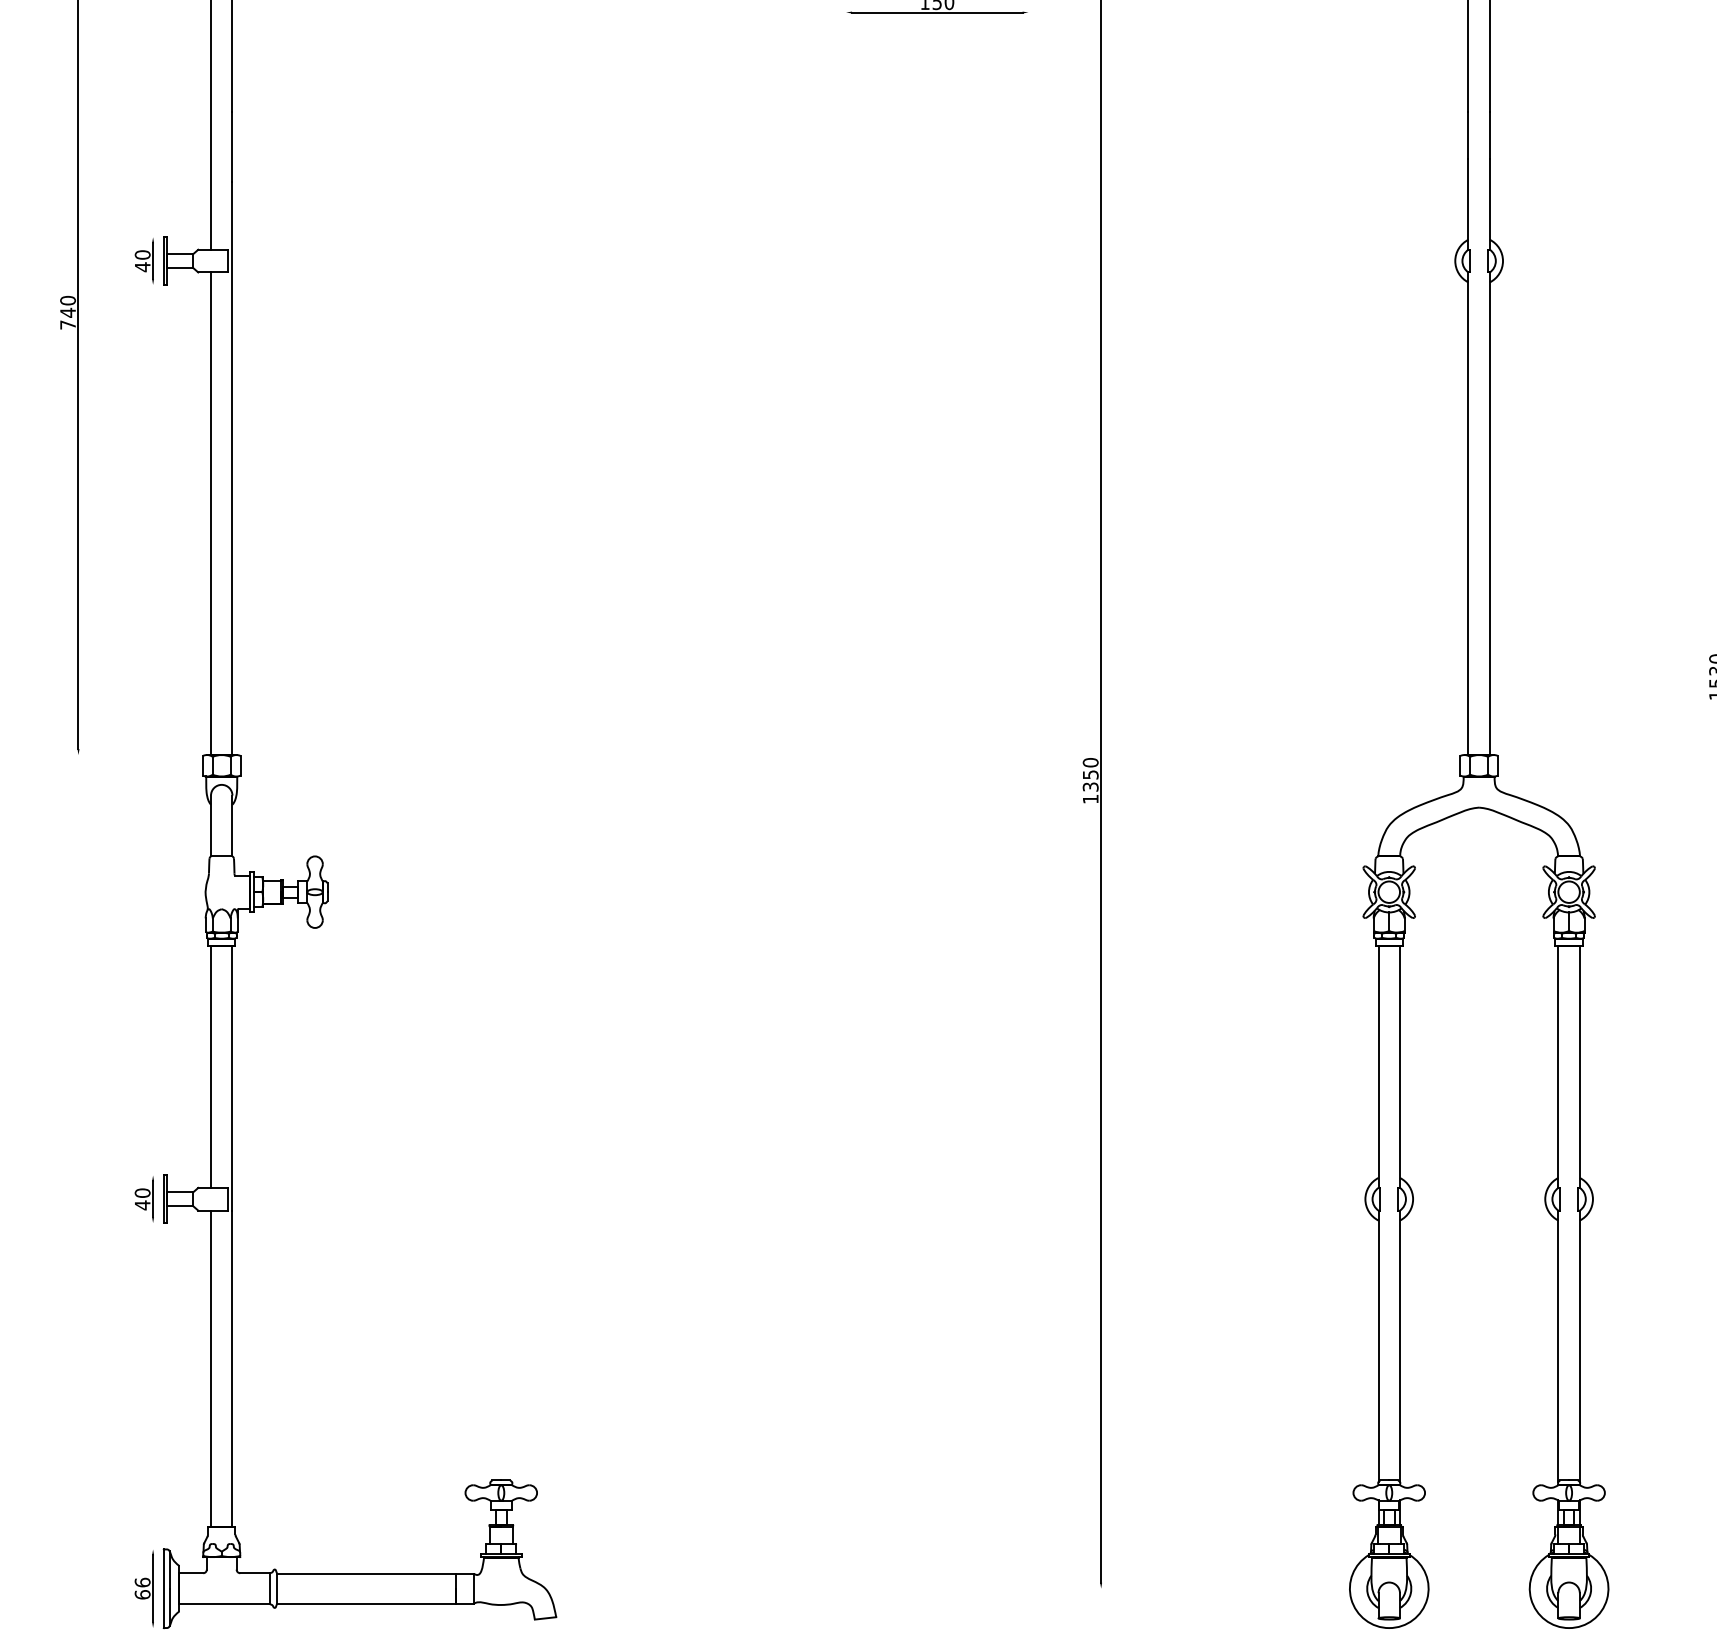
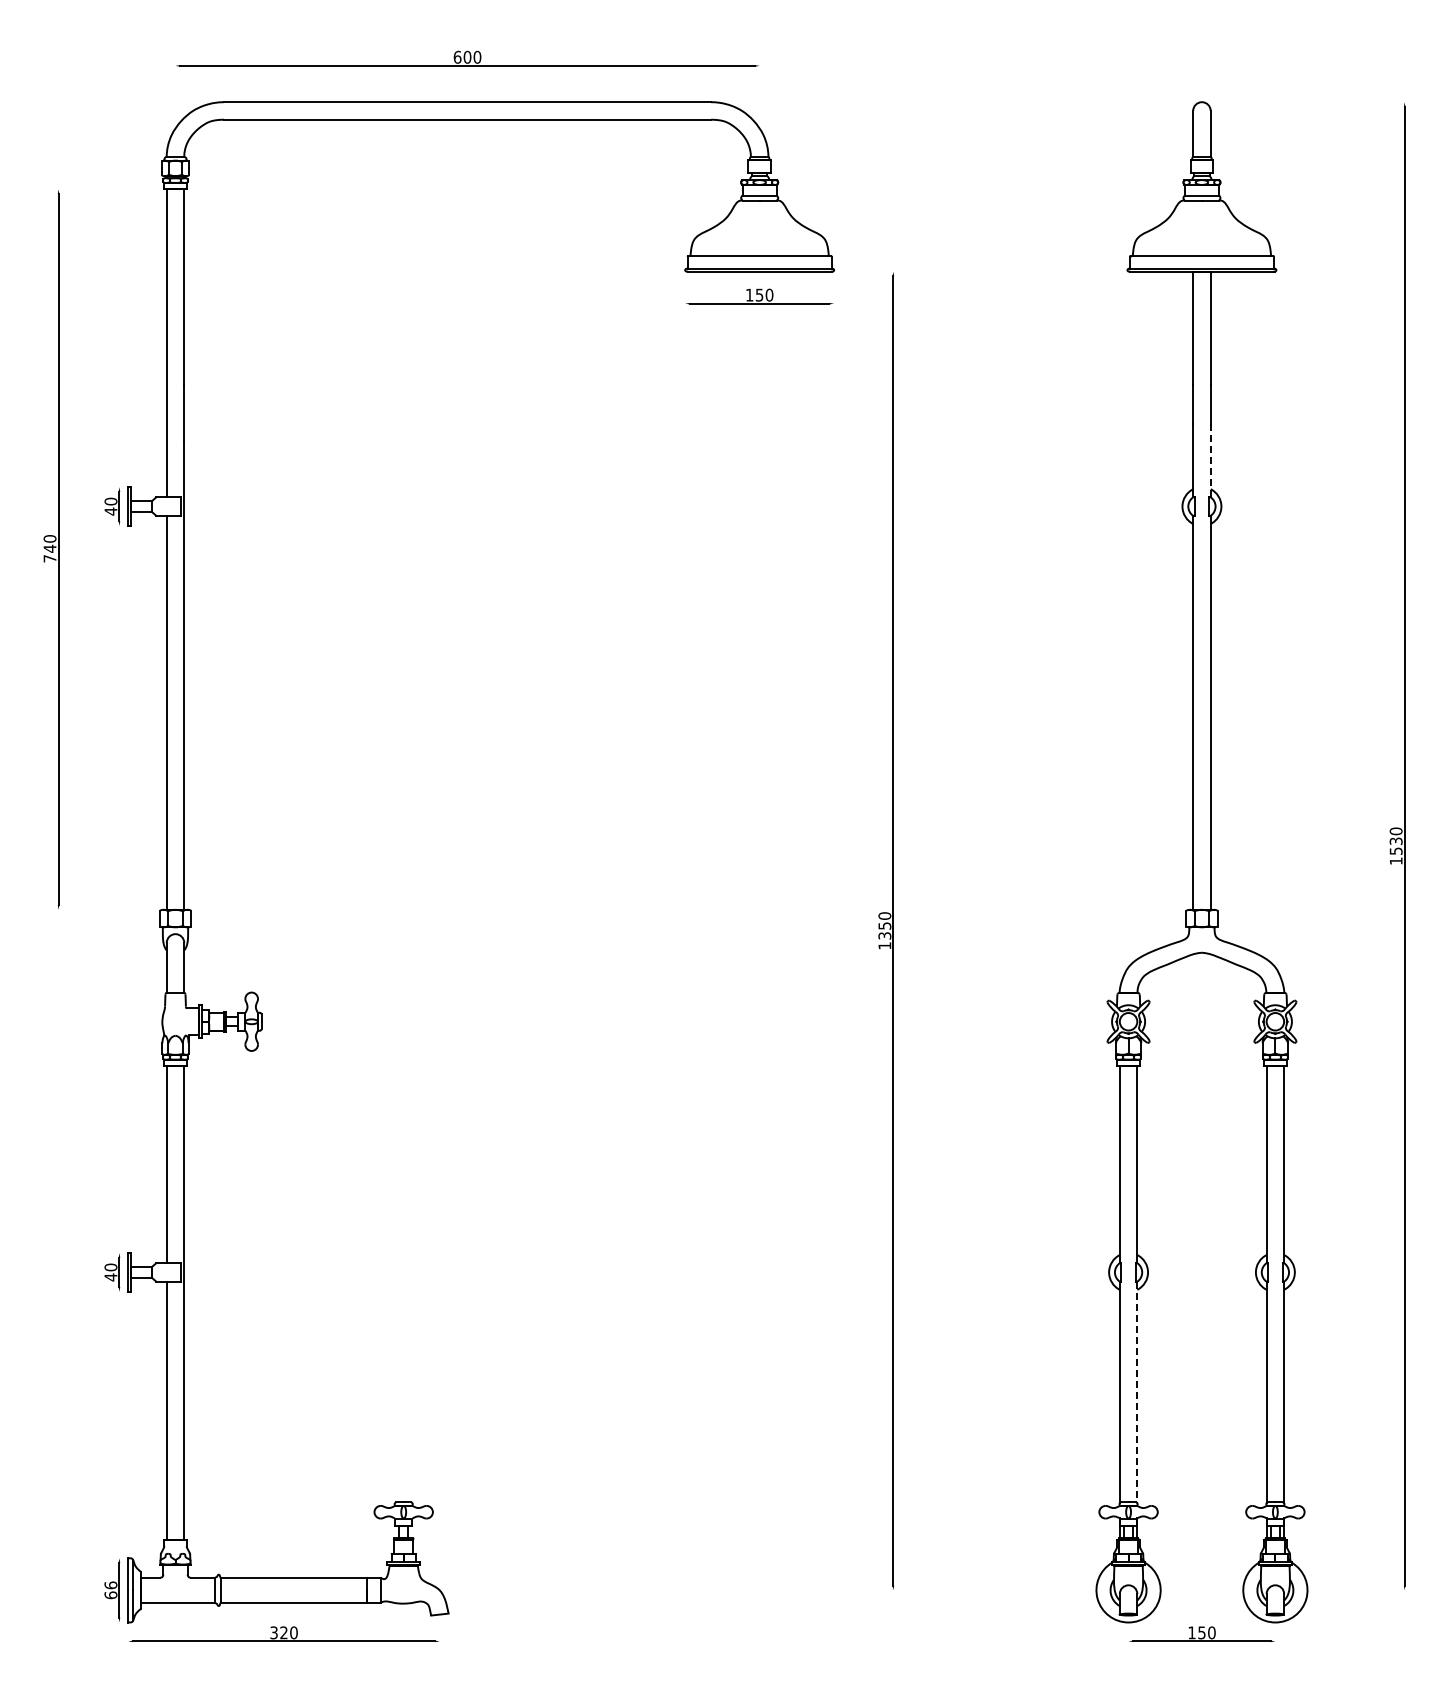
line: (1489, 204) -> (1210, 460), solid -> dashed
line: (1400, 1346) -> (1137, 1392), solid -> dashed

